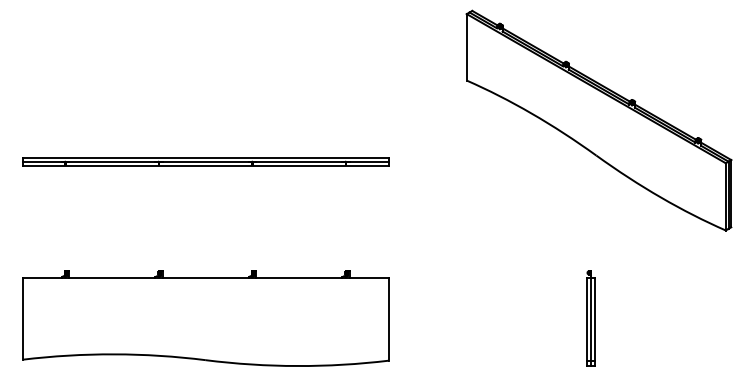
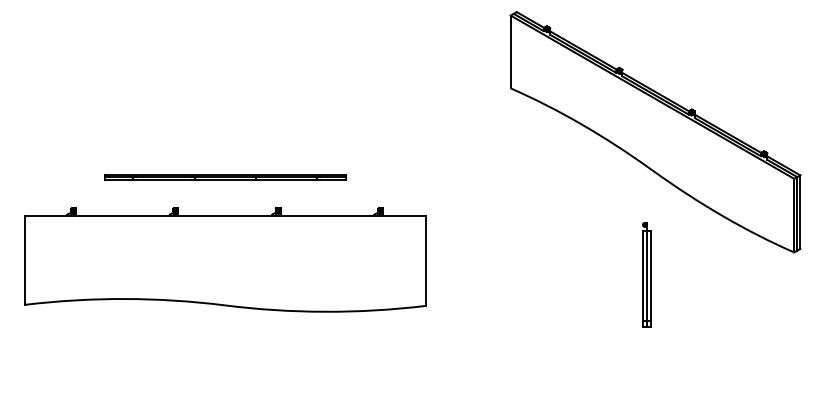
part: (206, 161) -> (225, 176), size x0.6
part: (206, 318) -> (225, 259), moved
part: (590, 318) -> (646, 274), moved

